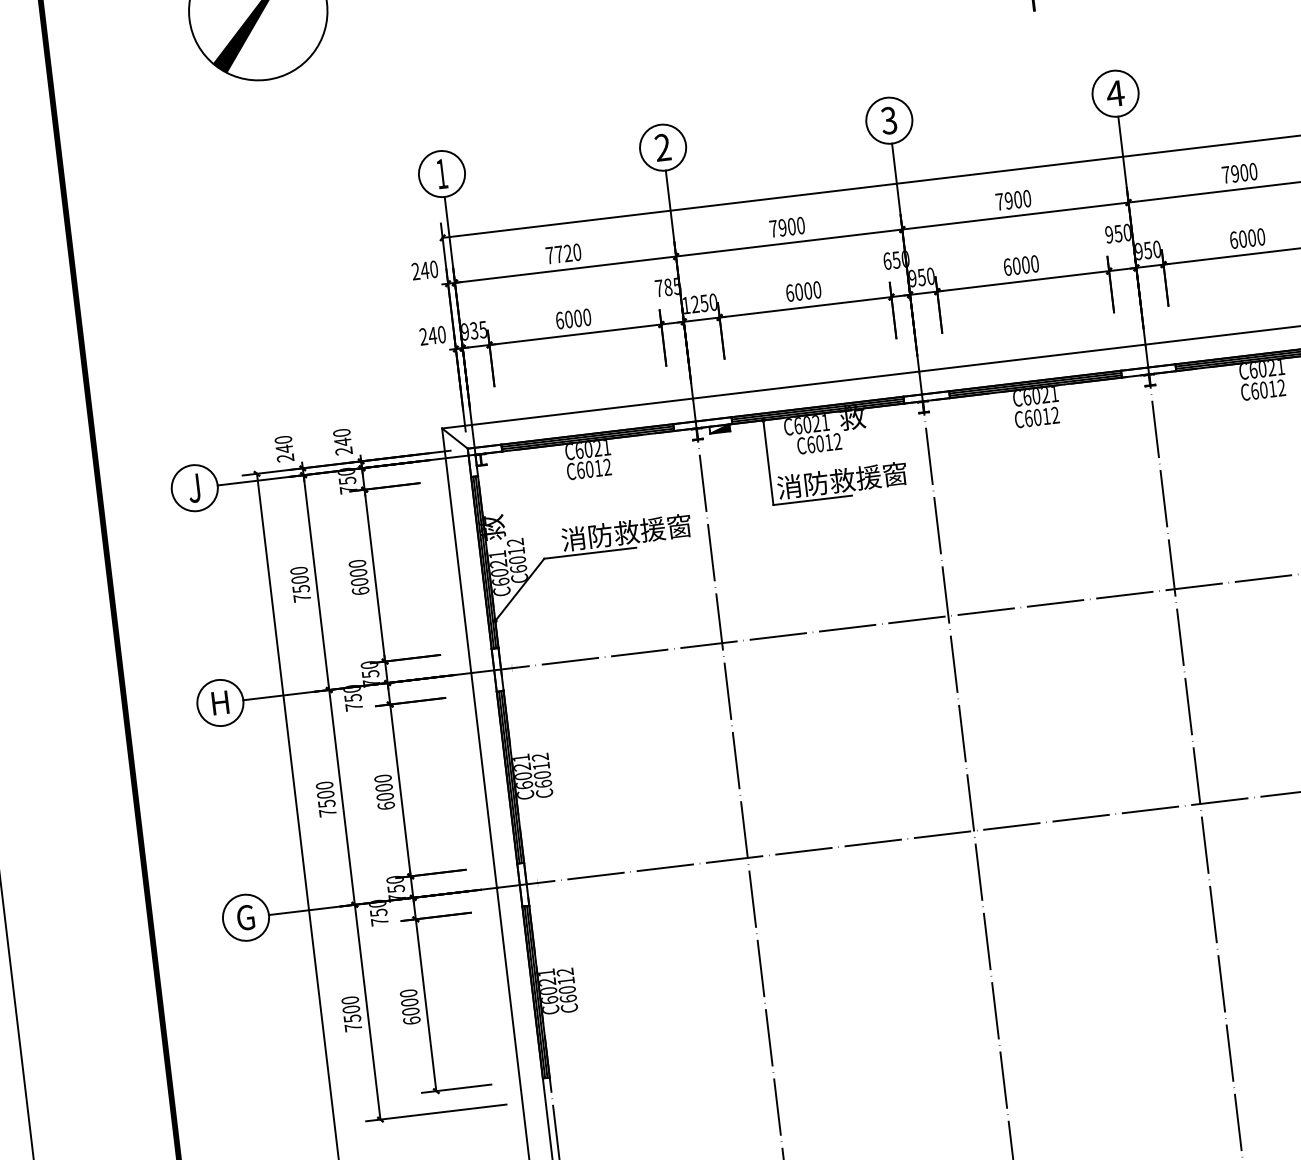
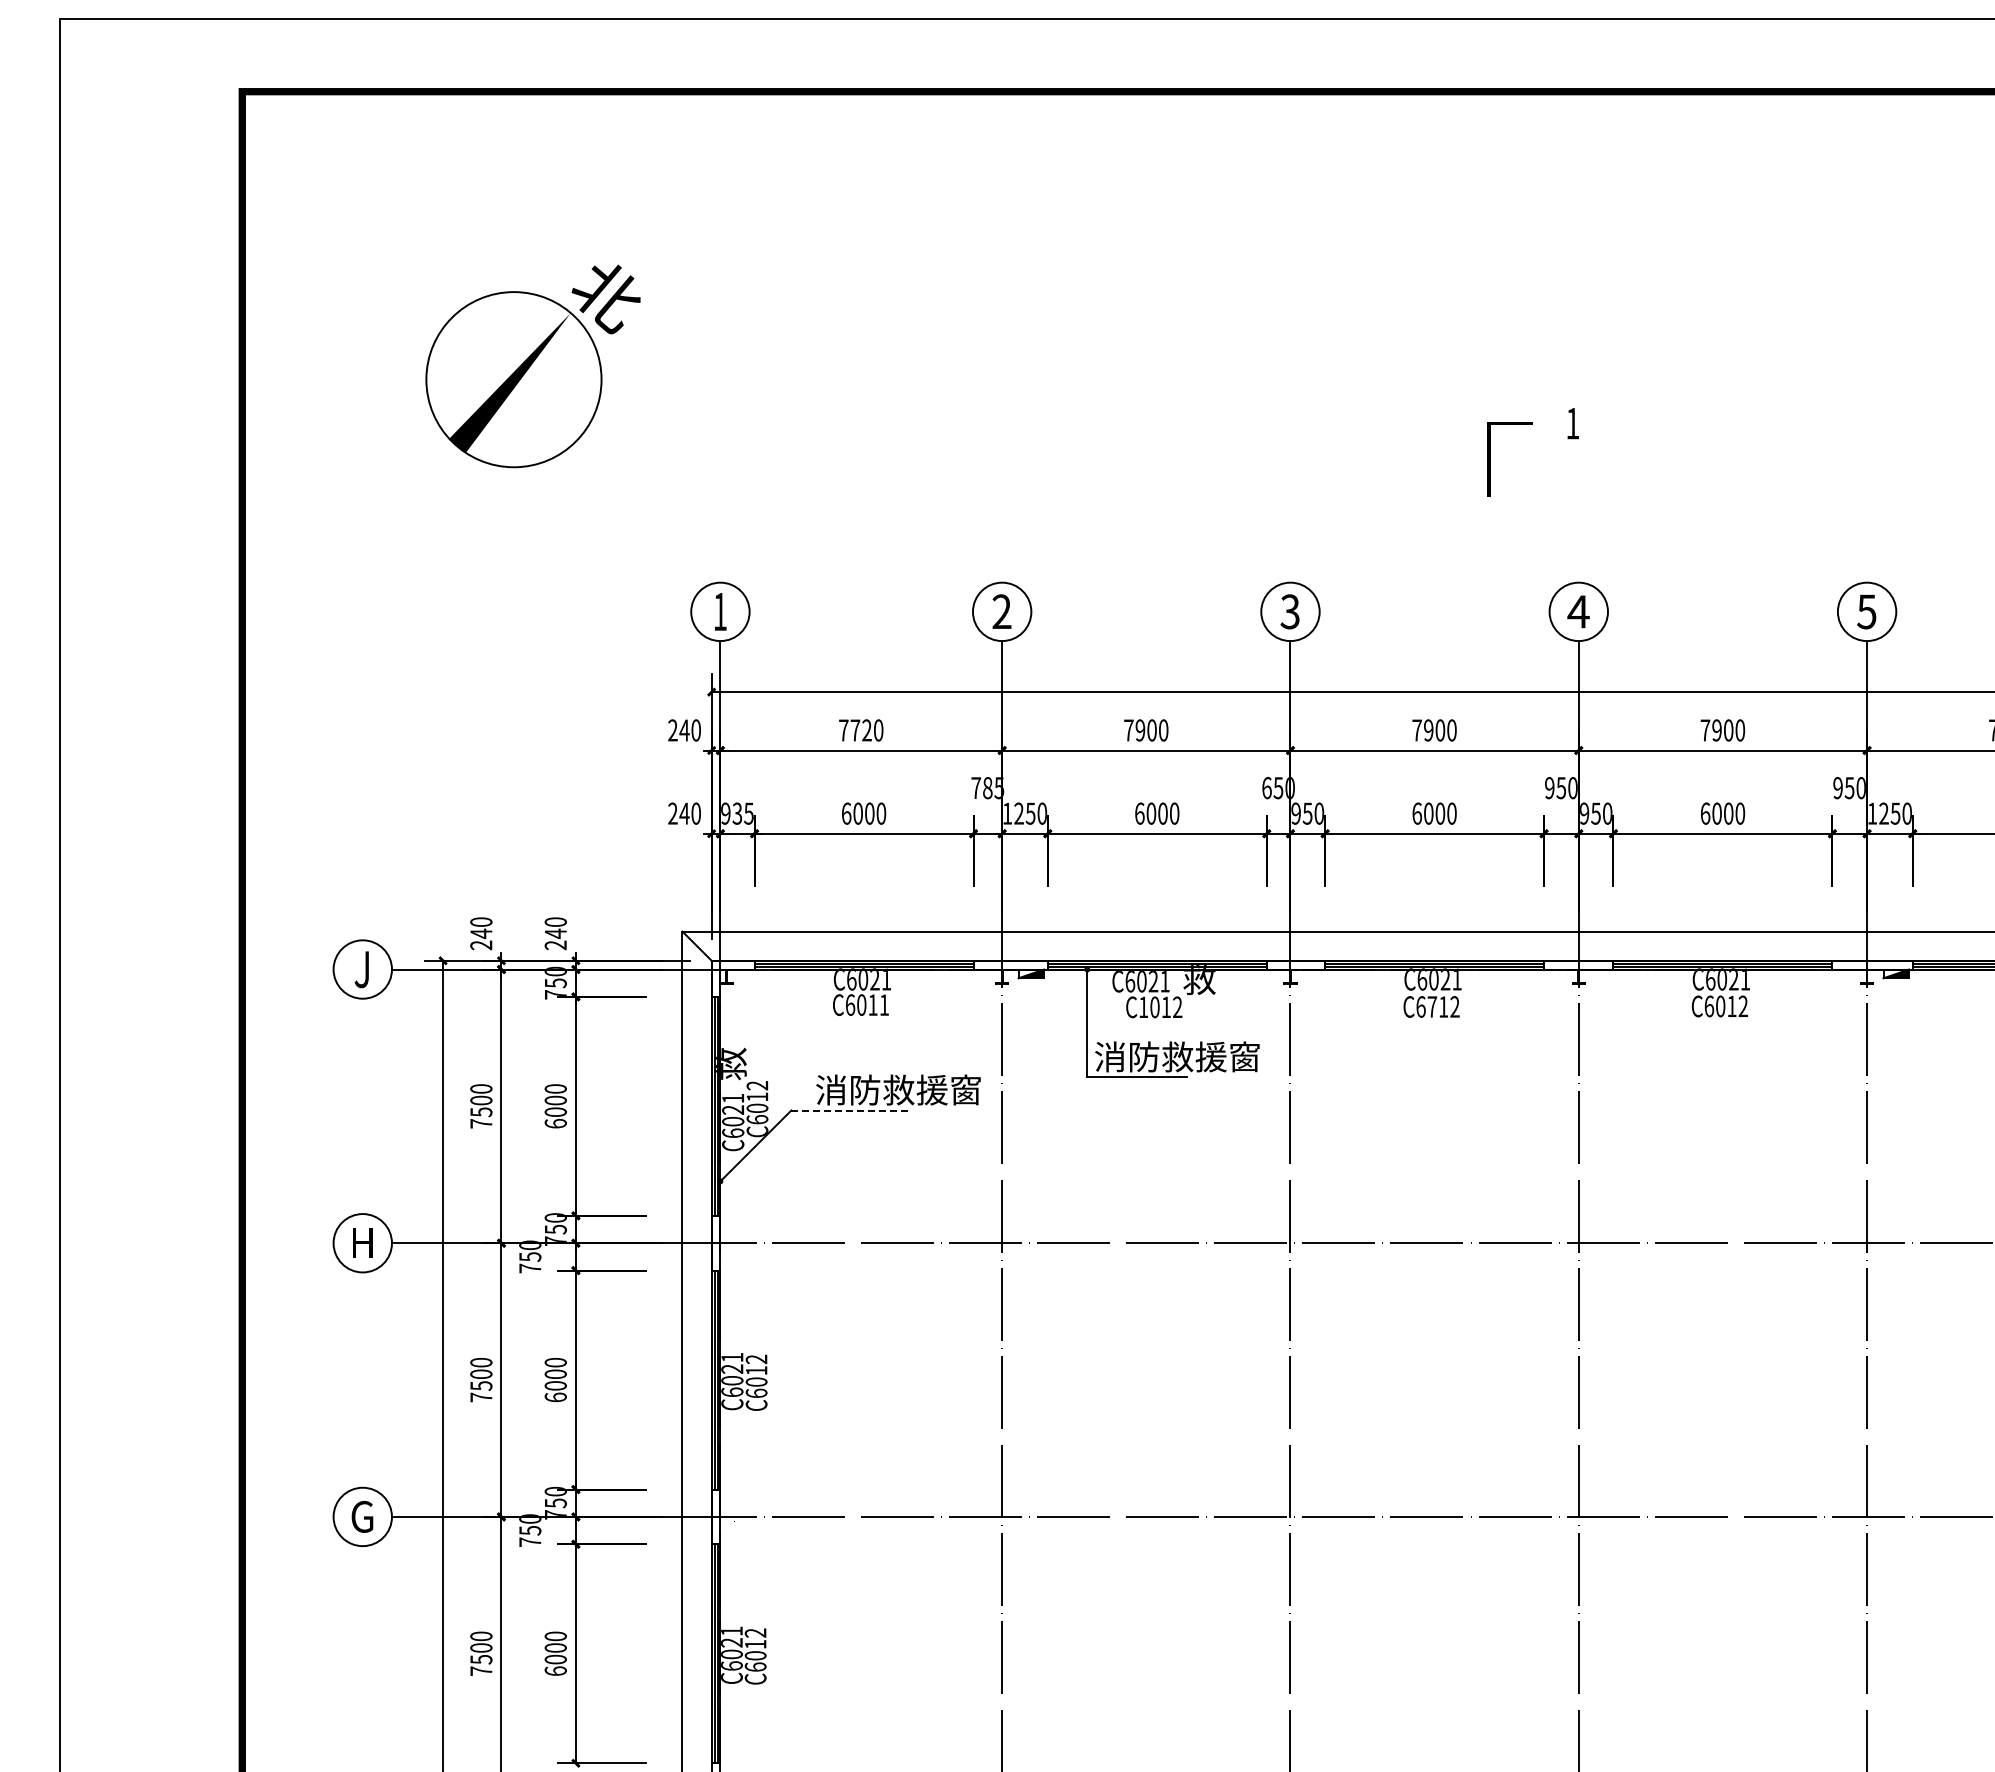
text: (1037, 417) -> (1432, 1006), C6012 -> C6712
text: (811, 444) -> (1143, 1007), C6012 -> C1012
text: (607, 466) -> (884, 1004), C6012 -> C6011
line: (589, 553) -> (849, 1110), solid -> dashed

